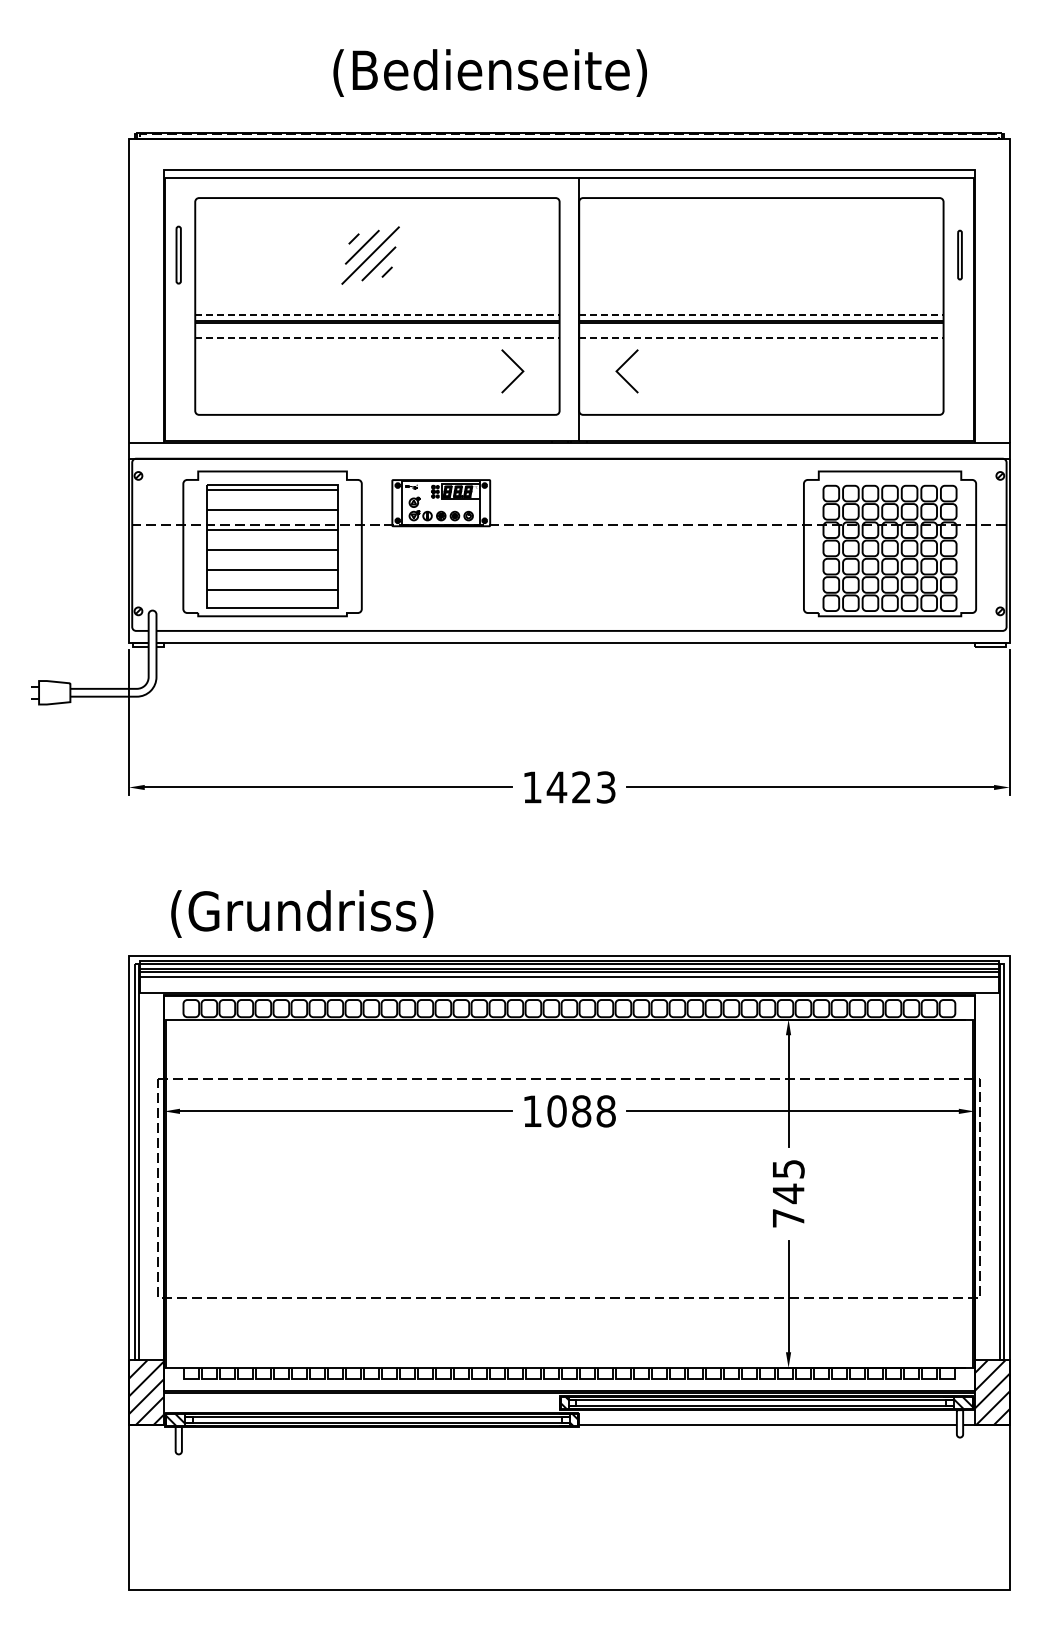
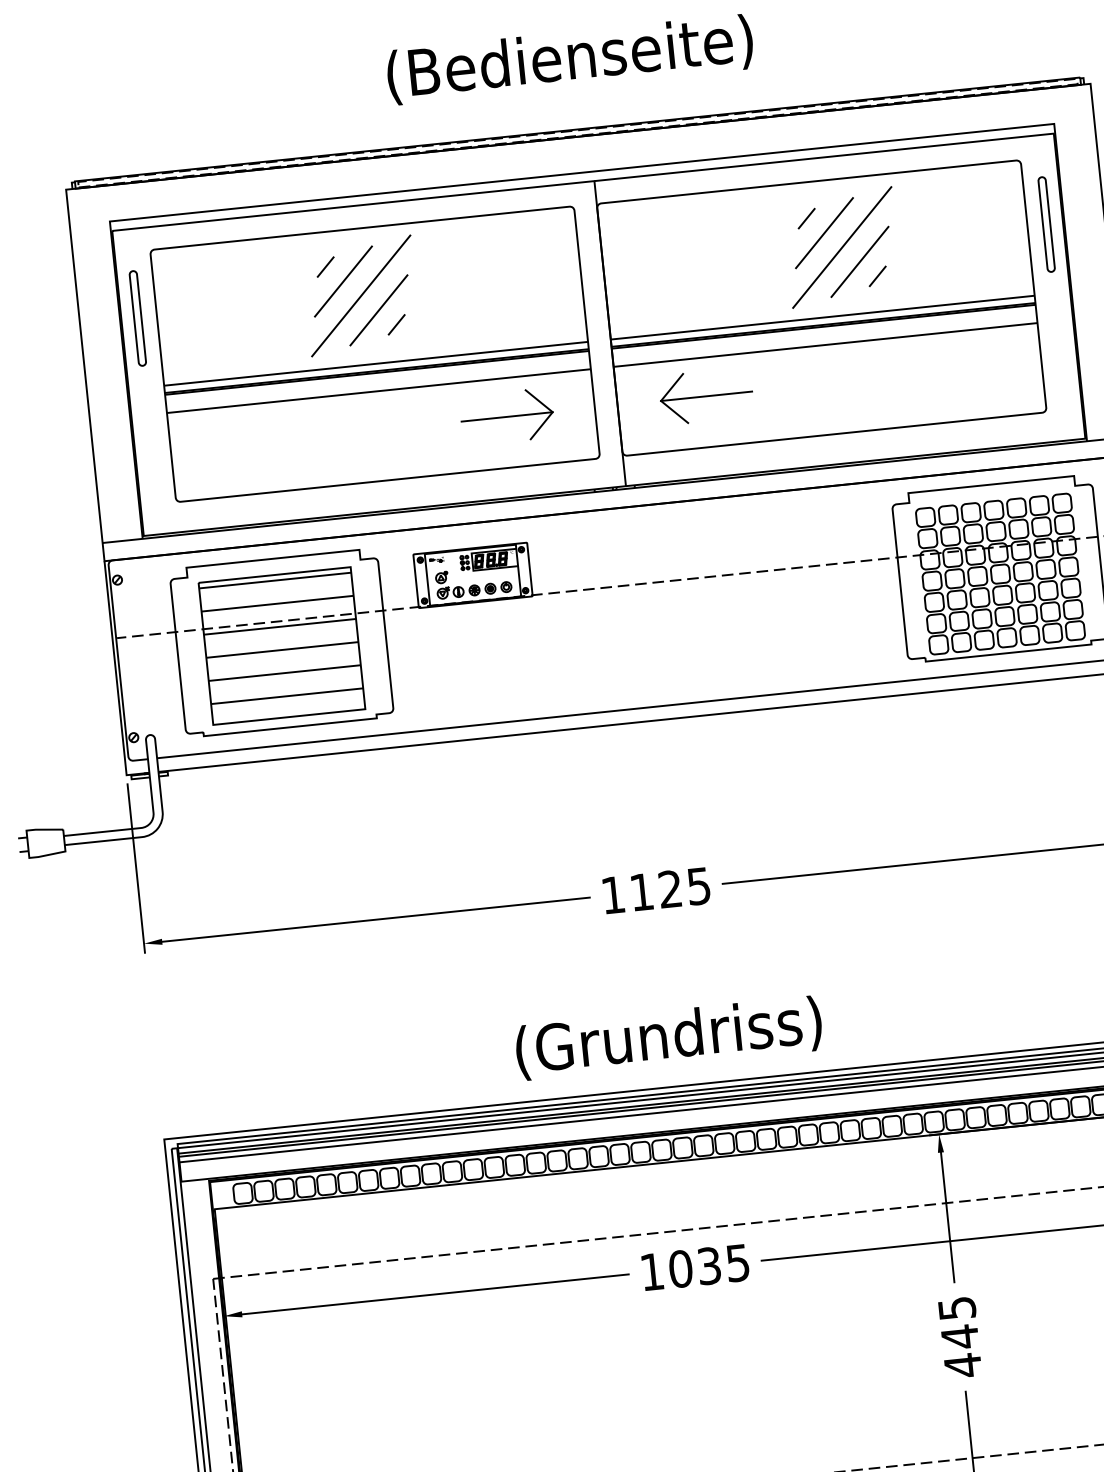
text: (489, 72) -> (569, 59), moved
part: (178, 254) -> (137, 317), size x1.43
part: (959, 254) -> (1045, 223), size x1.67
part: (370, 255) -> (360, 295), size x1.67
part: (784, 256) -> (842, 247), added
line: (377, 314) -> (376, 363), dashed -> solid
line: (761, 314) -> (822, 317), dashed -> solid
line: (377, 338) -> (379, 391), dashed -> solid
line: (761, 338) -> (825, 345), dashed -> solid
line: (484, 371) -> (507, 417), added
line: (655, 371) -> (706, 396), added
text: (580, 787) -> (669, 889), 1423 -> 1125
text: (302, 913) -> (669, 1037), moved
text: (593, 1111) -> (723, 1264), 1088 -> 1035
text: (788, 1218) -> (962, 1365), 745 -> 445

